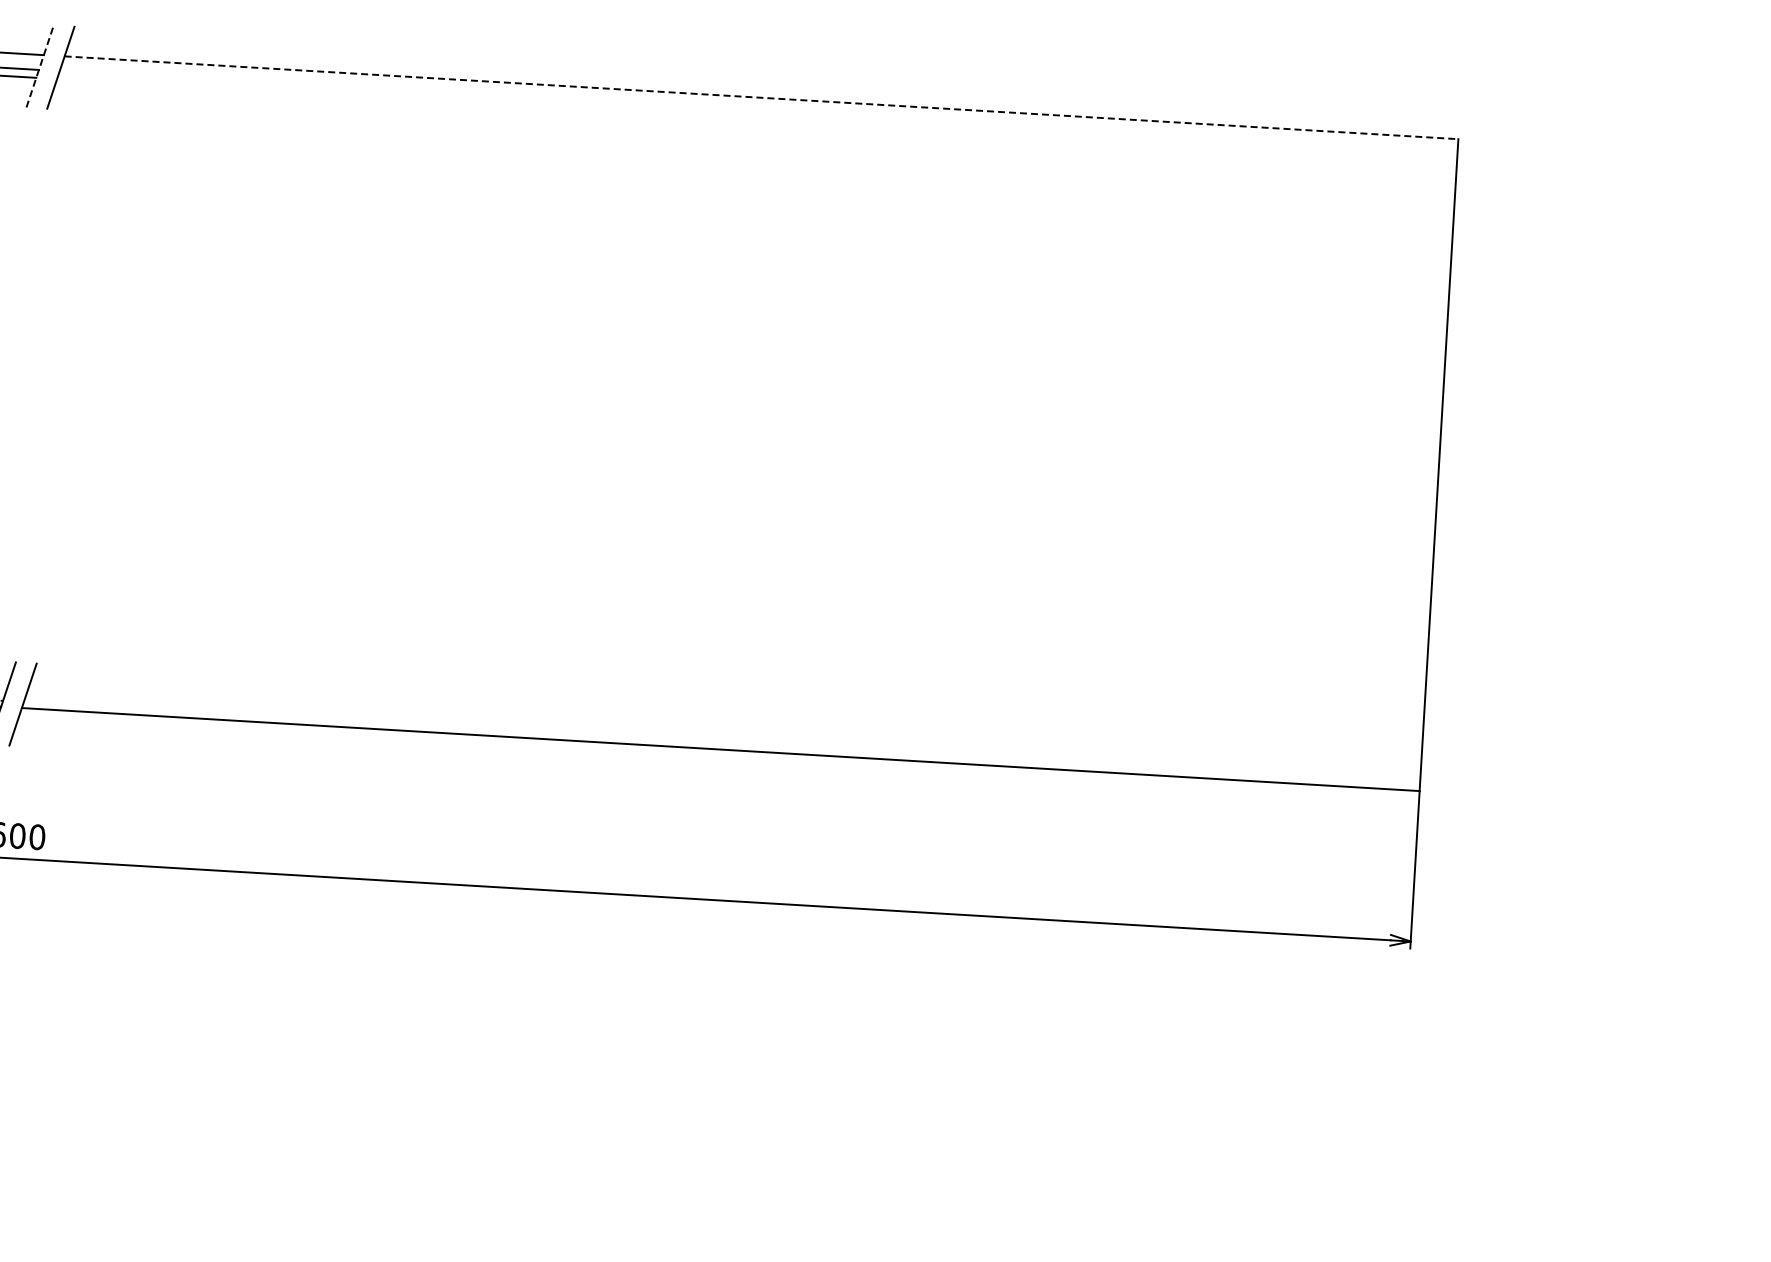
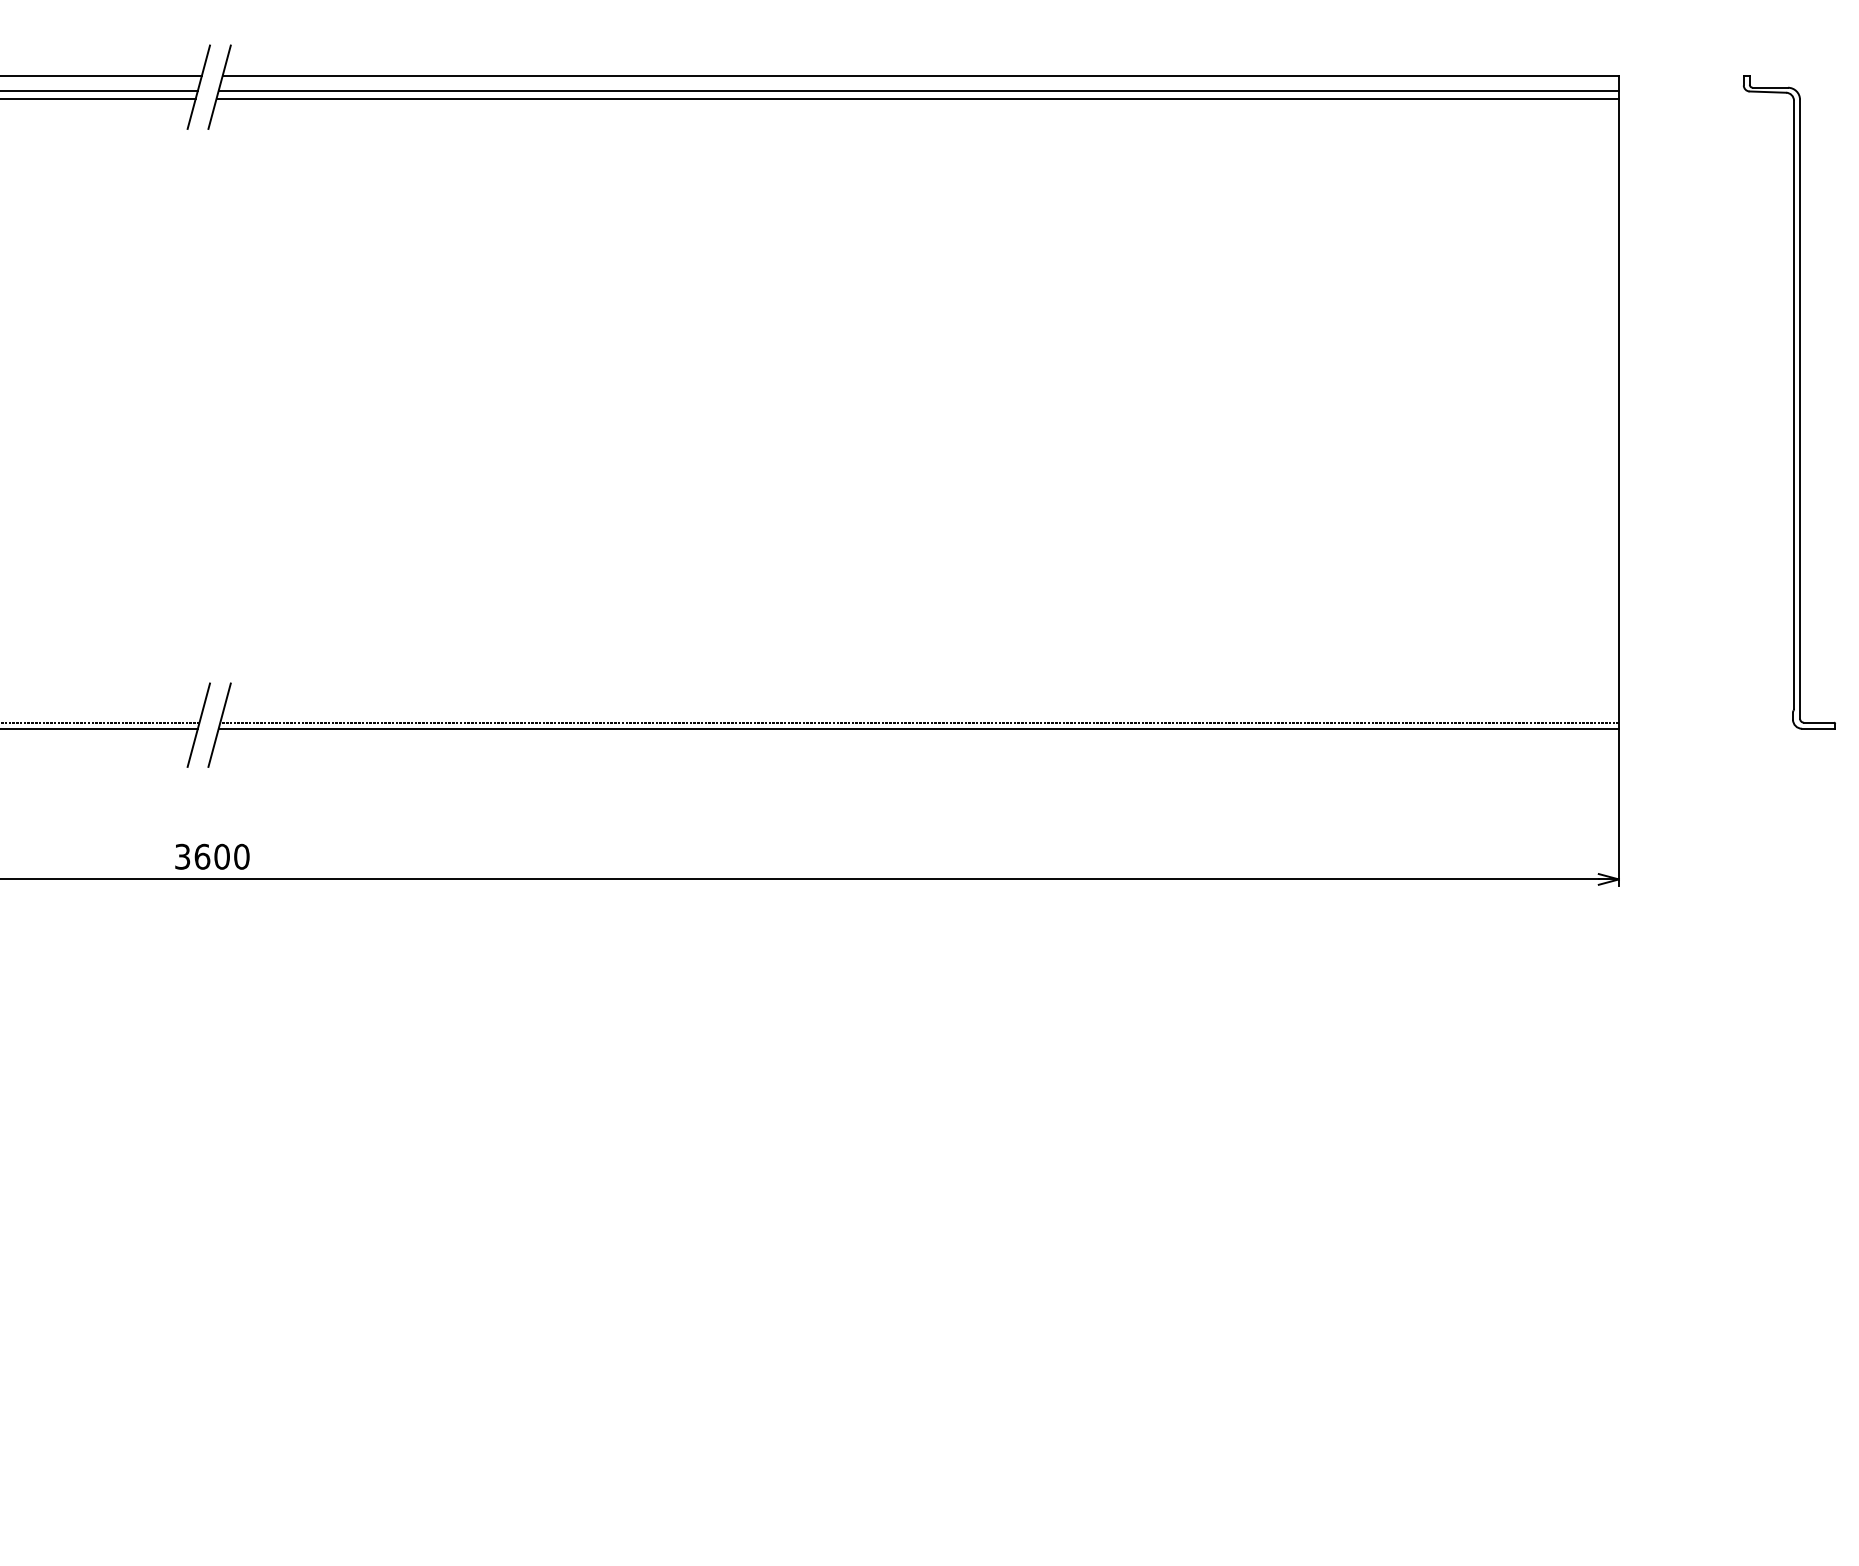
line: (39, 65) -> (198, 86), dashed -> solid
line: (762, 97) -> (921, 75), dashed -> solid
line: (758, 112) -> (918, 90), added
line: (756, 120) -> (917, 98), added
part: (1609, 475) -> (1789, 402), added
line: (721, 743) -> (919, 722), added

